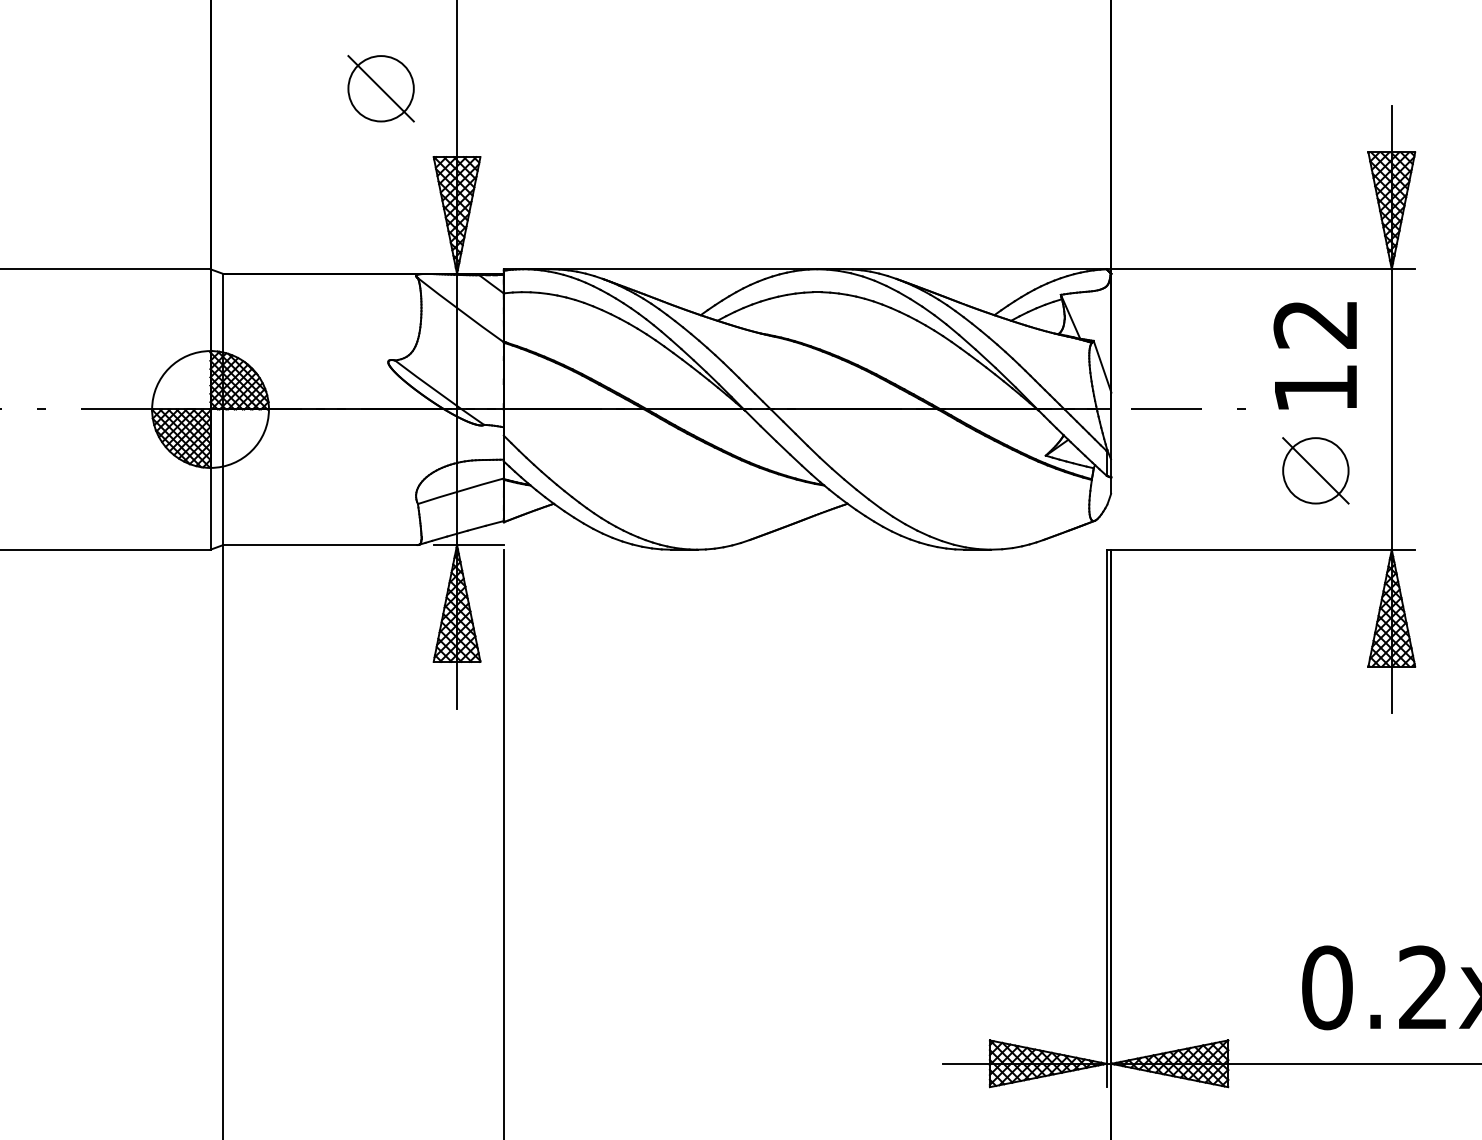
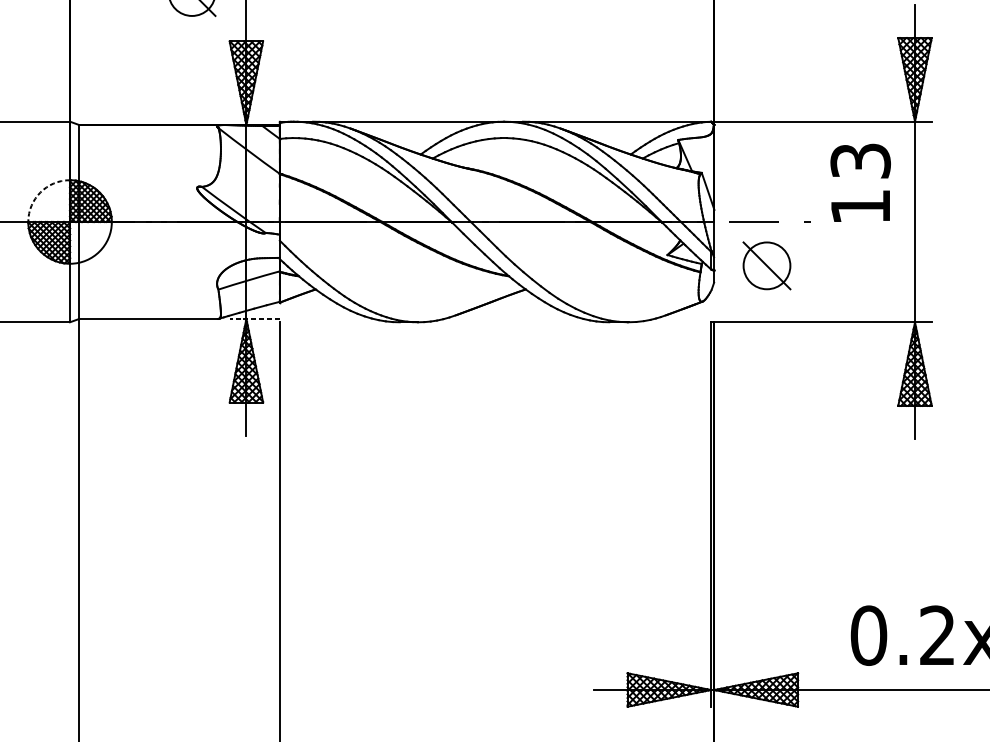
text: (1315, 324) -> (860, 161), 12 -> 13
arc: (169, 368) -> (40, 192), solid -> dashed
part: (1315, 470) -> (766, 265), moved
line: (468, 545) -> (254, 319), solid -> dashed

